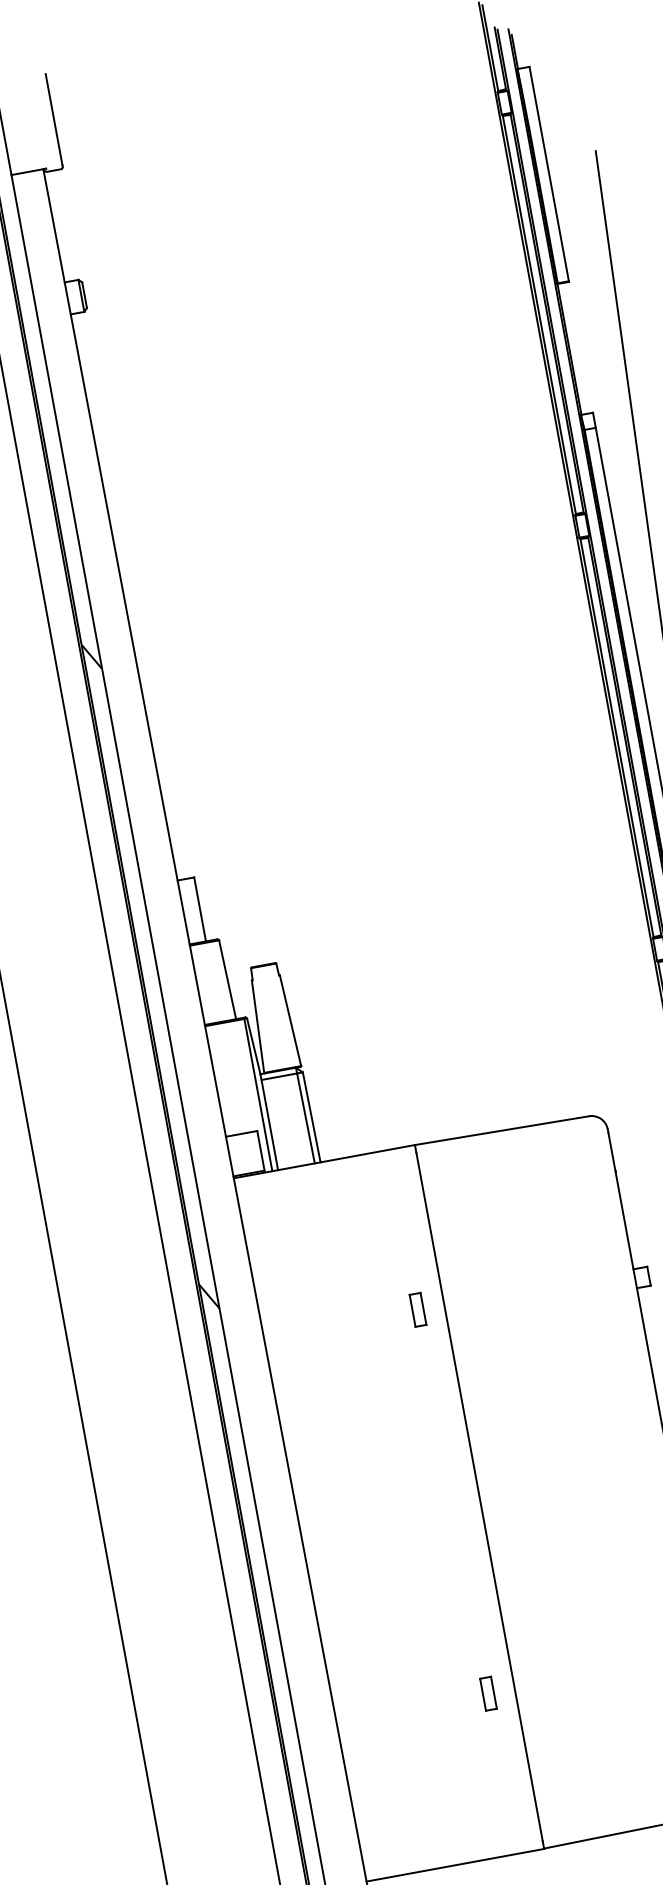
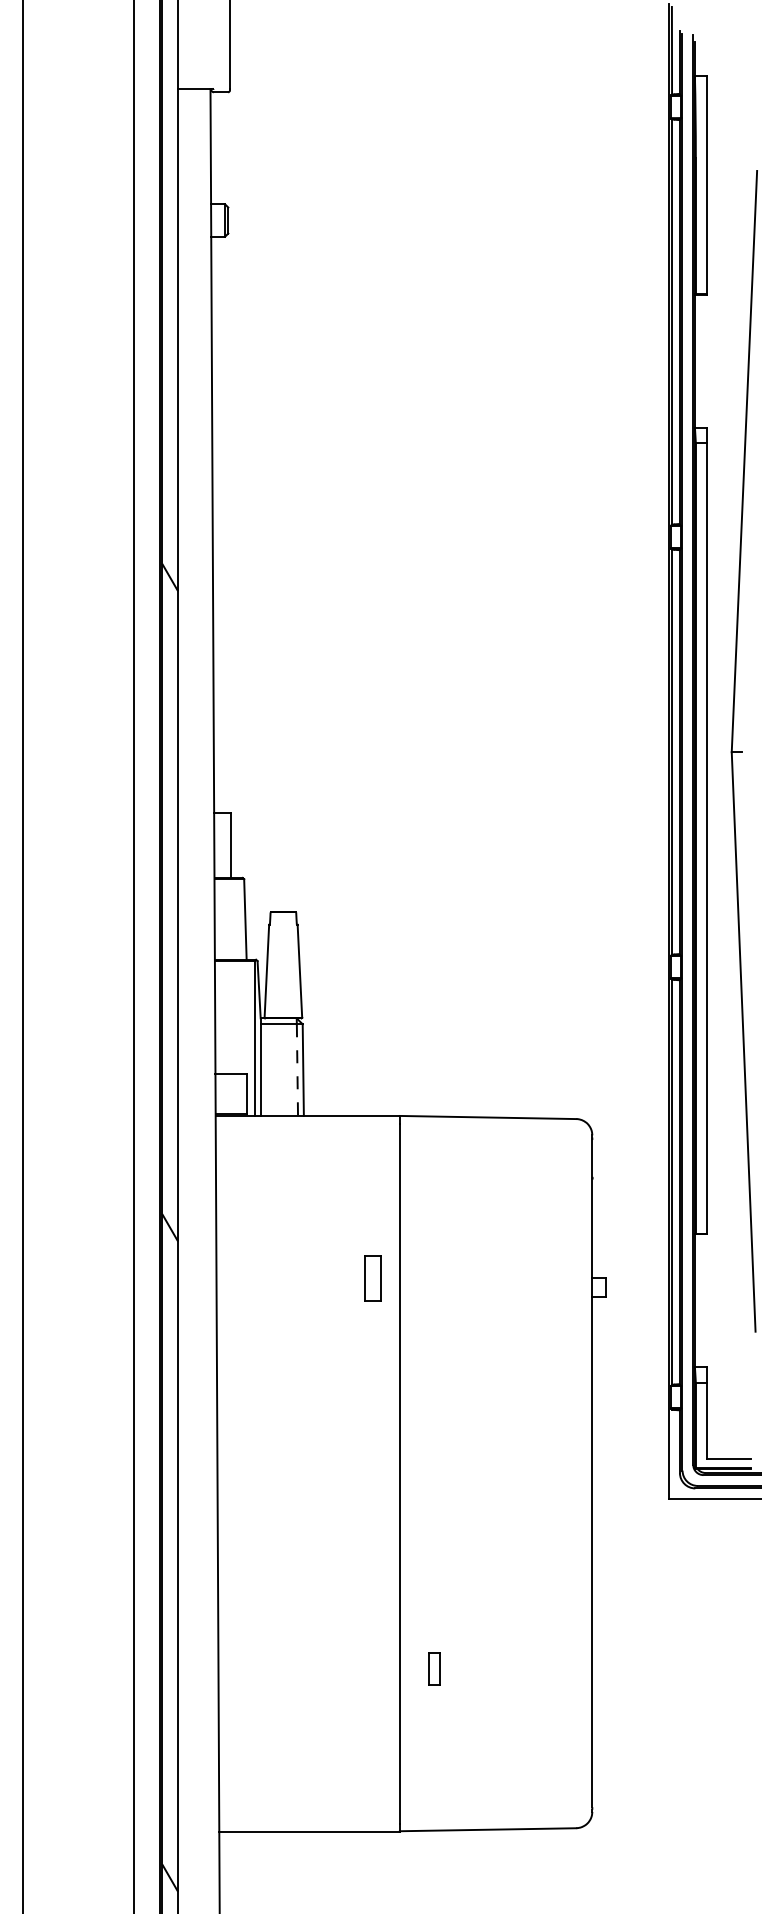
line: (306, 1118) -> (297, 1070), solid -> dashed
part: (418, 1309) -> (373, 1278), size x1.4
part: (488, 1693) -> (434, 1668), moved

